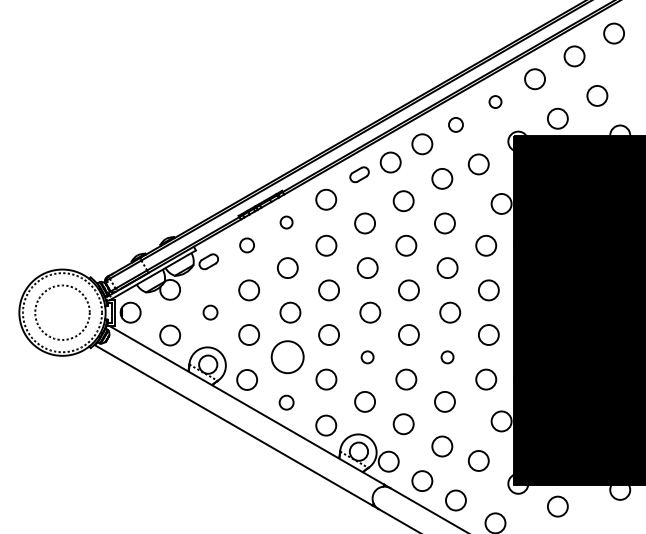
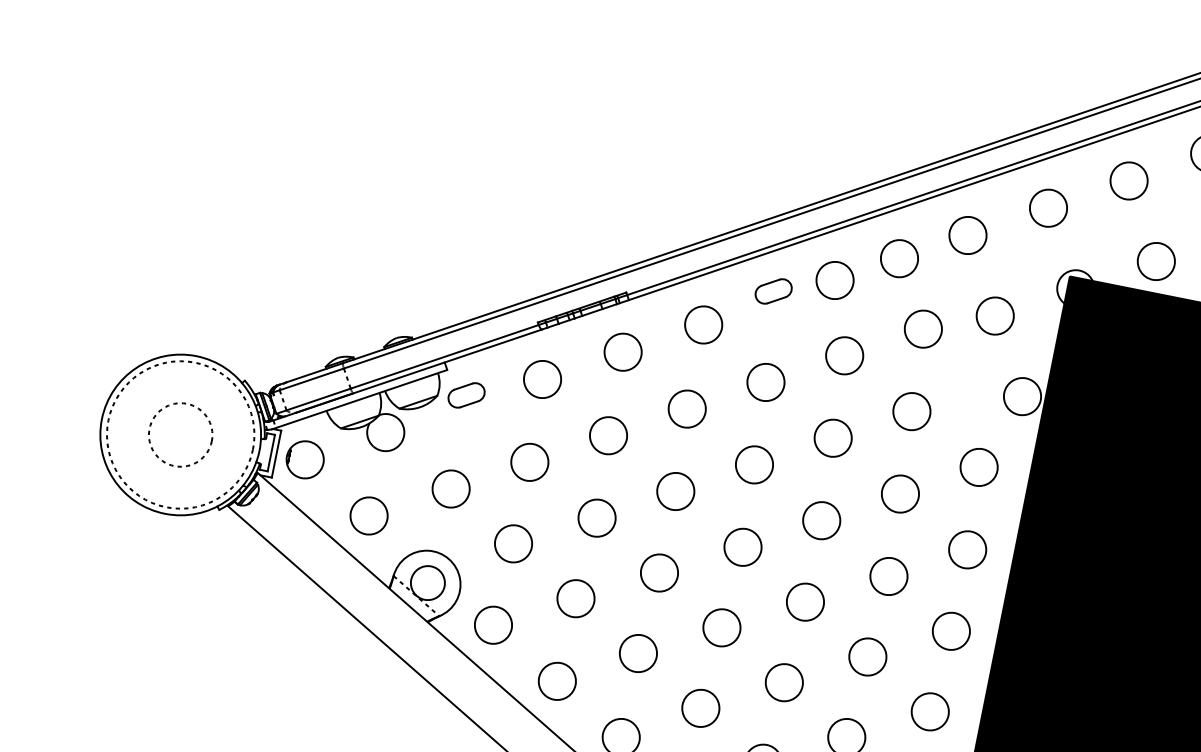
circle: (495, 101) -> (1048, 207), size x1.67
circle: (455, 124) -> (967, 234), size x1.43
circle: (286, 222) -> (622, 351), size x1.67
circle: (246, 245) -> (541, 379), size x1.43
circle: (62, 312) -> (180, 434), size x0.62
circle: (210, 312) -> (451, 488), size x1.43
circle: (287, 357) -> (575, 598), size x0.62
circle: (367, 357) -> (721, 628), size x1.67
circle: (447, 357) -> (867, 657), size x1.67
circle: (286, 402) -> (557, 680), size x1.43

